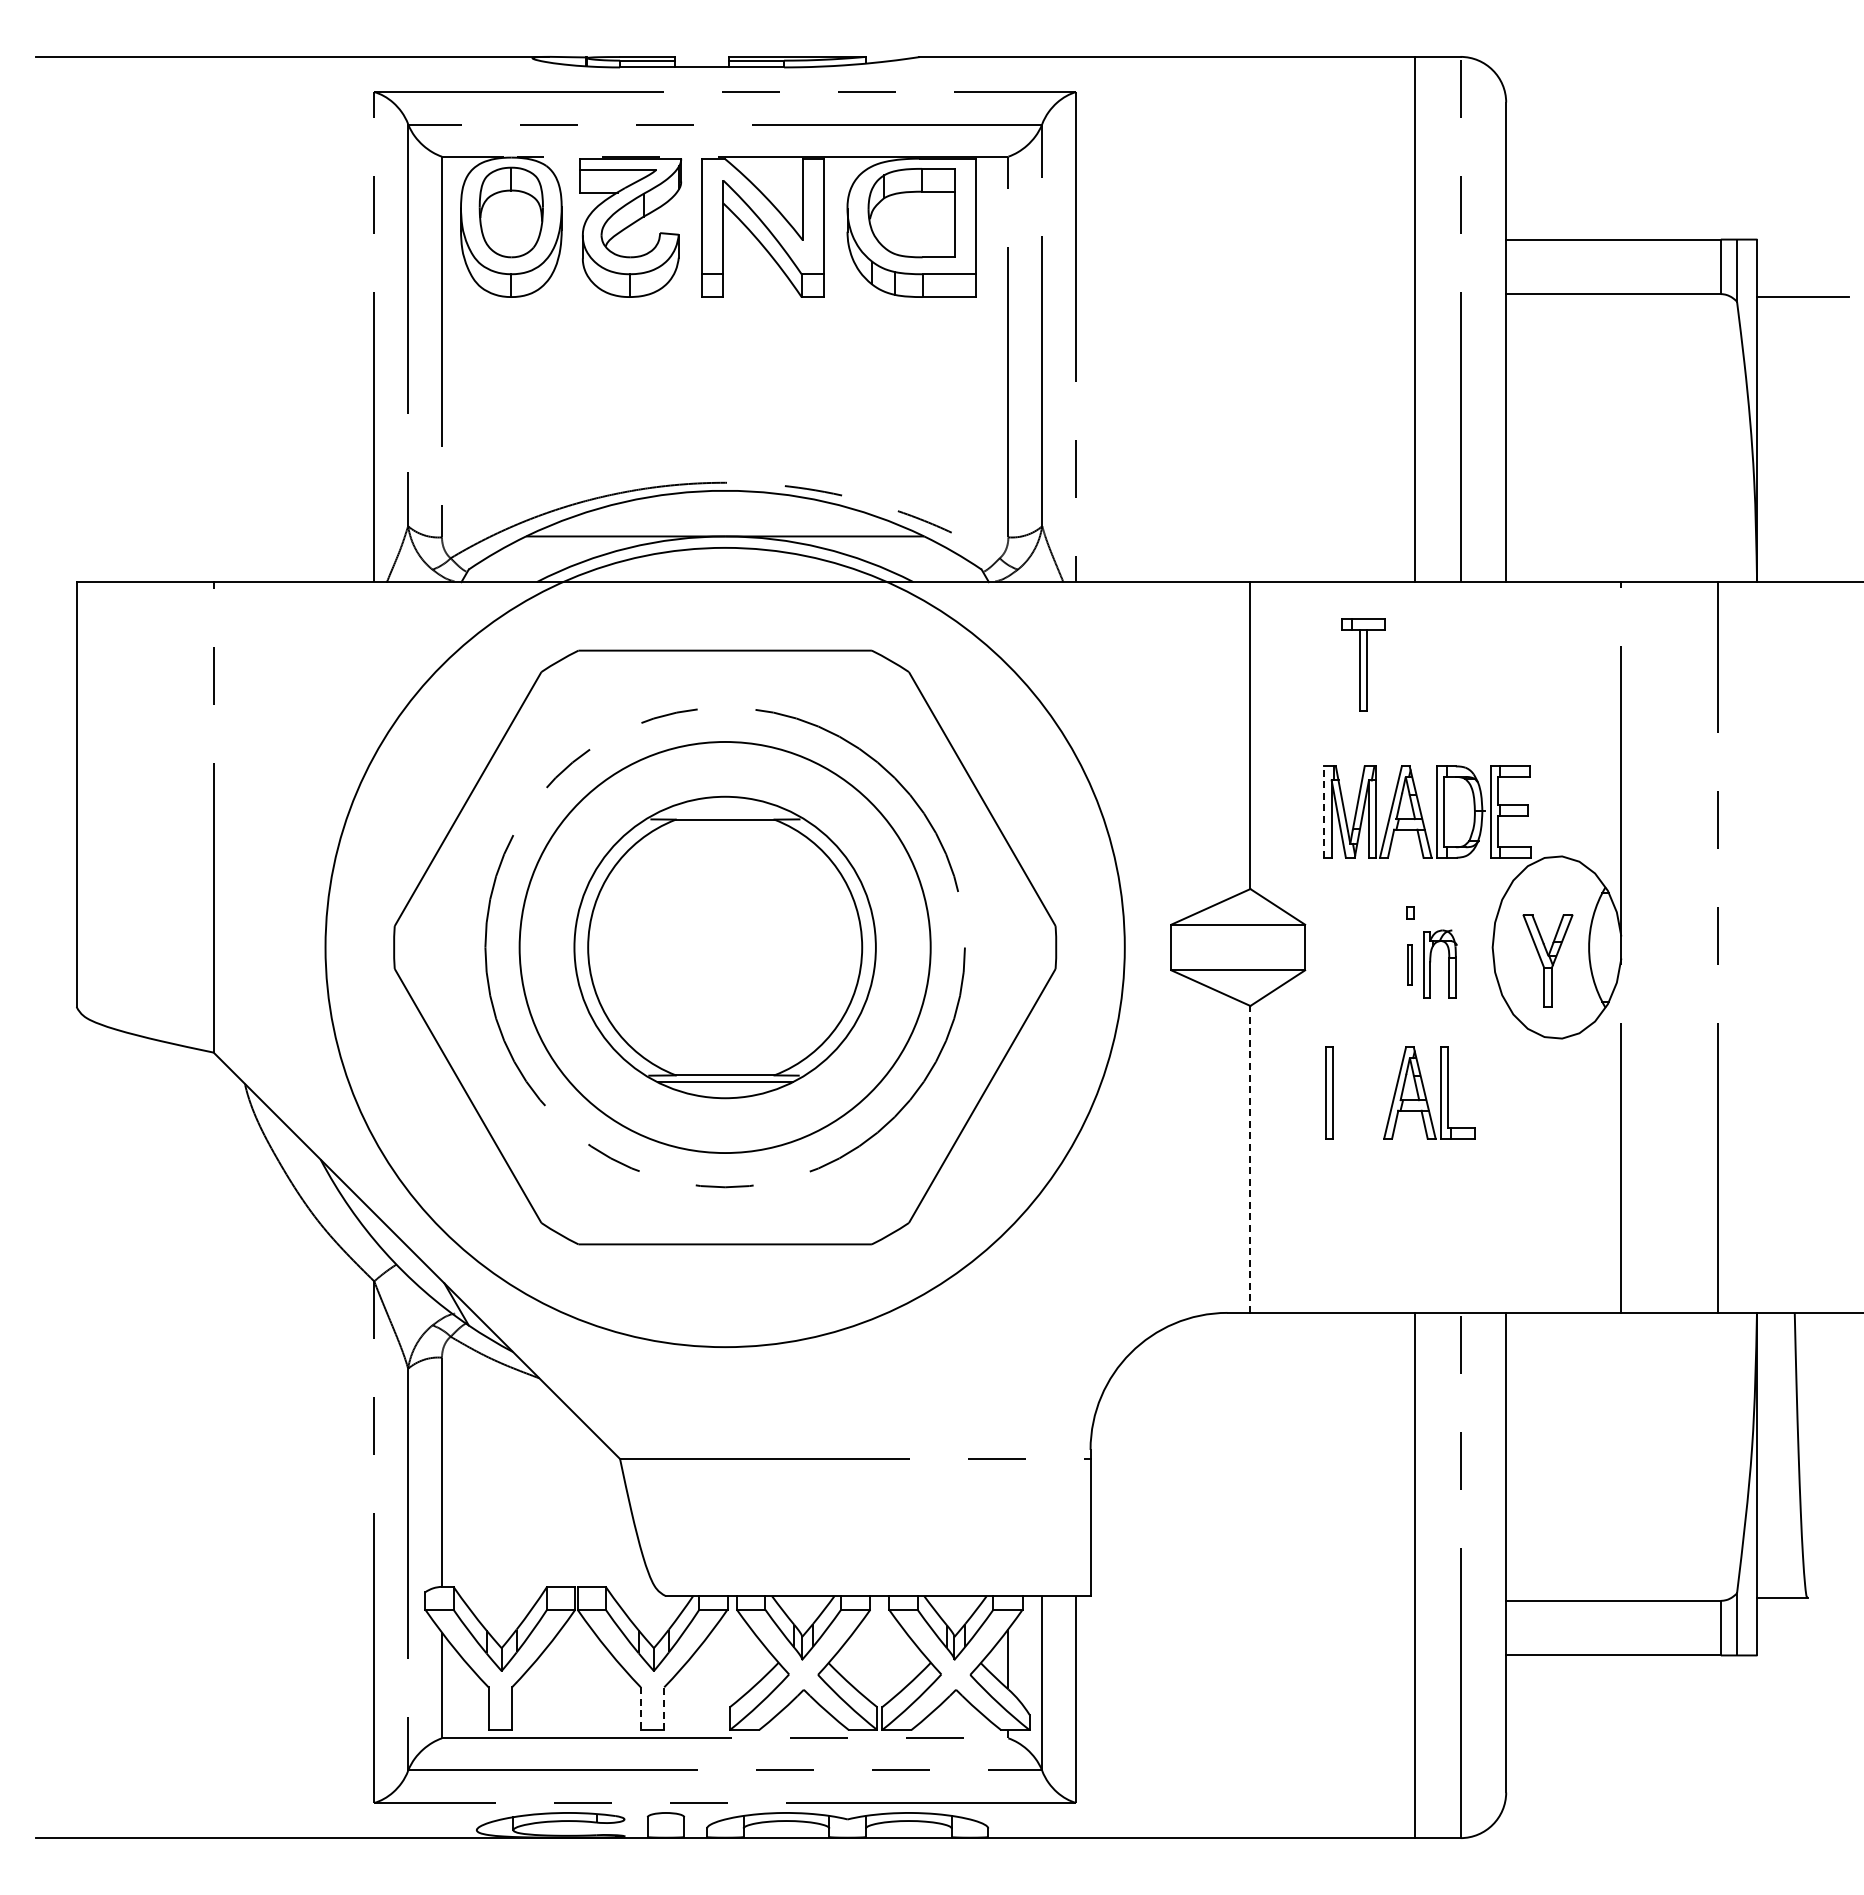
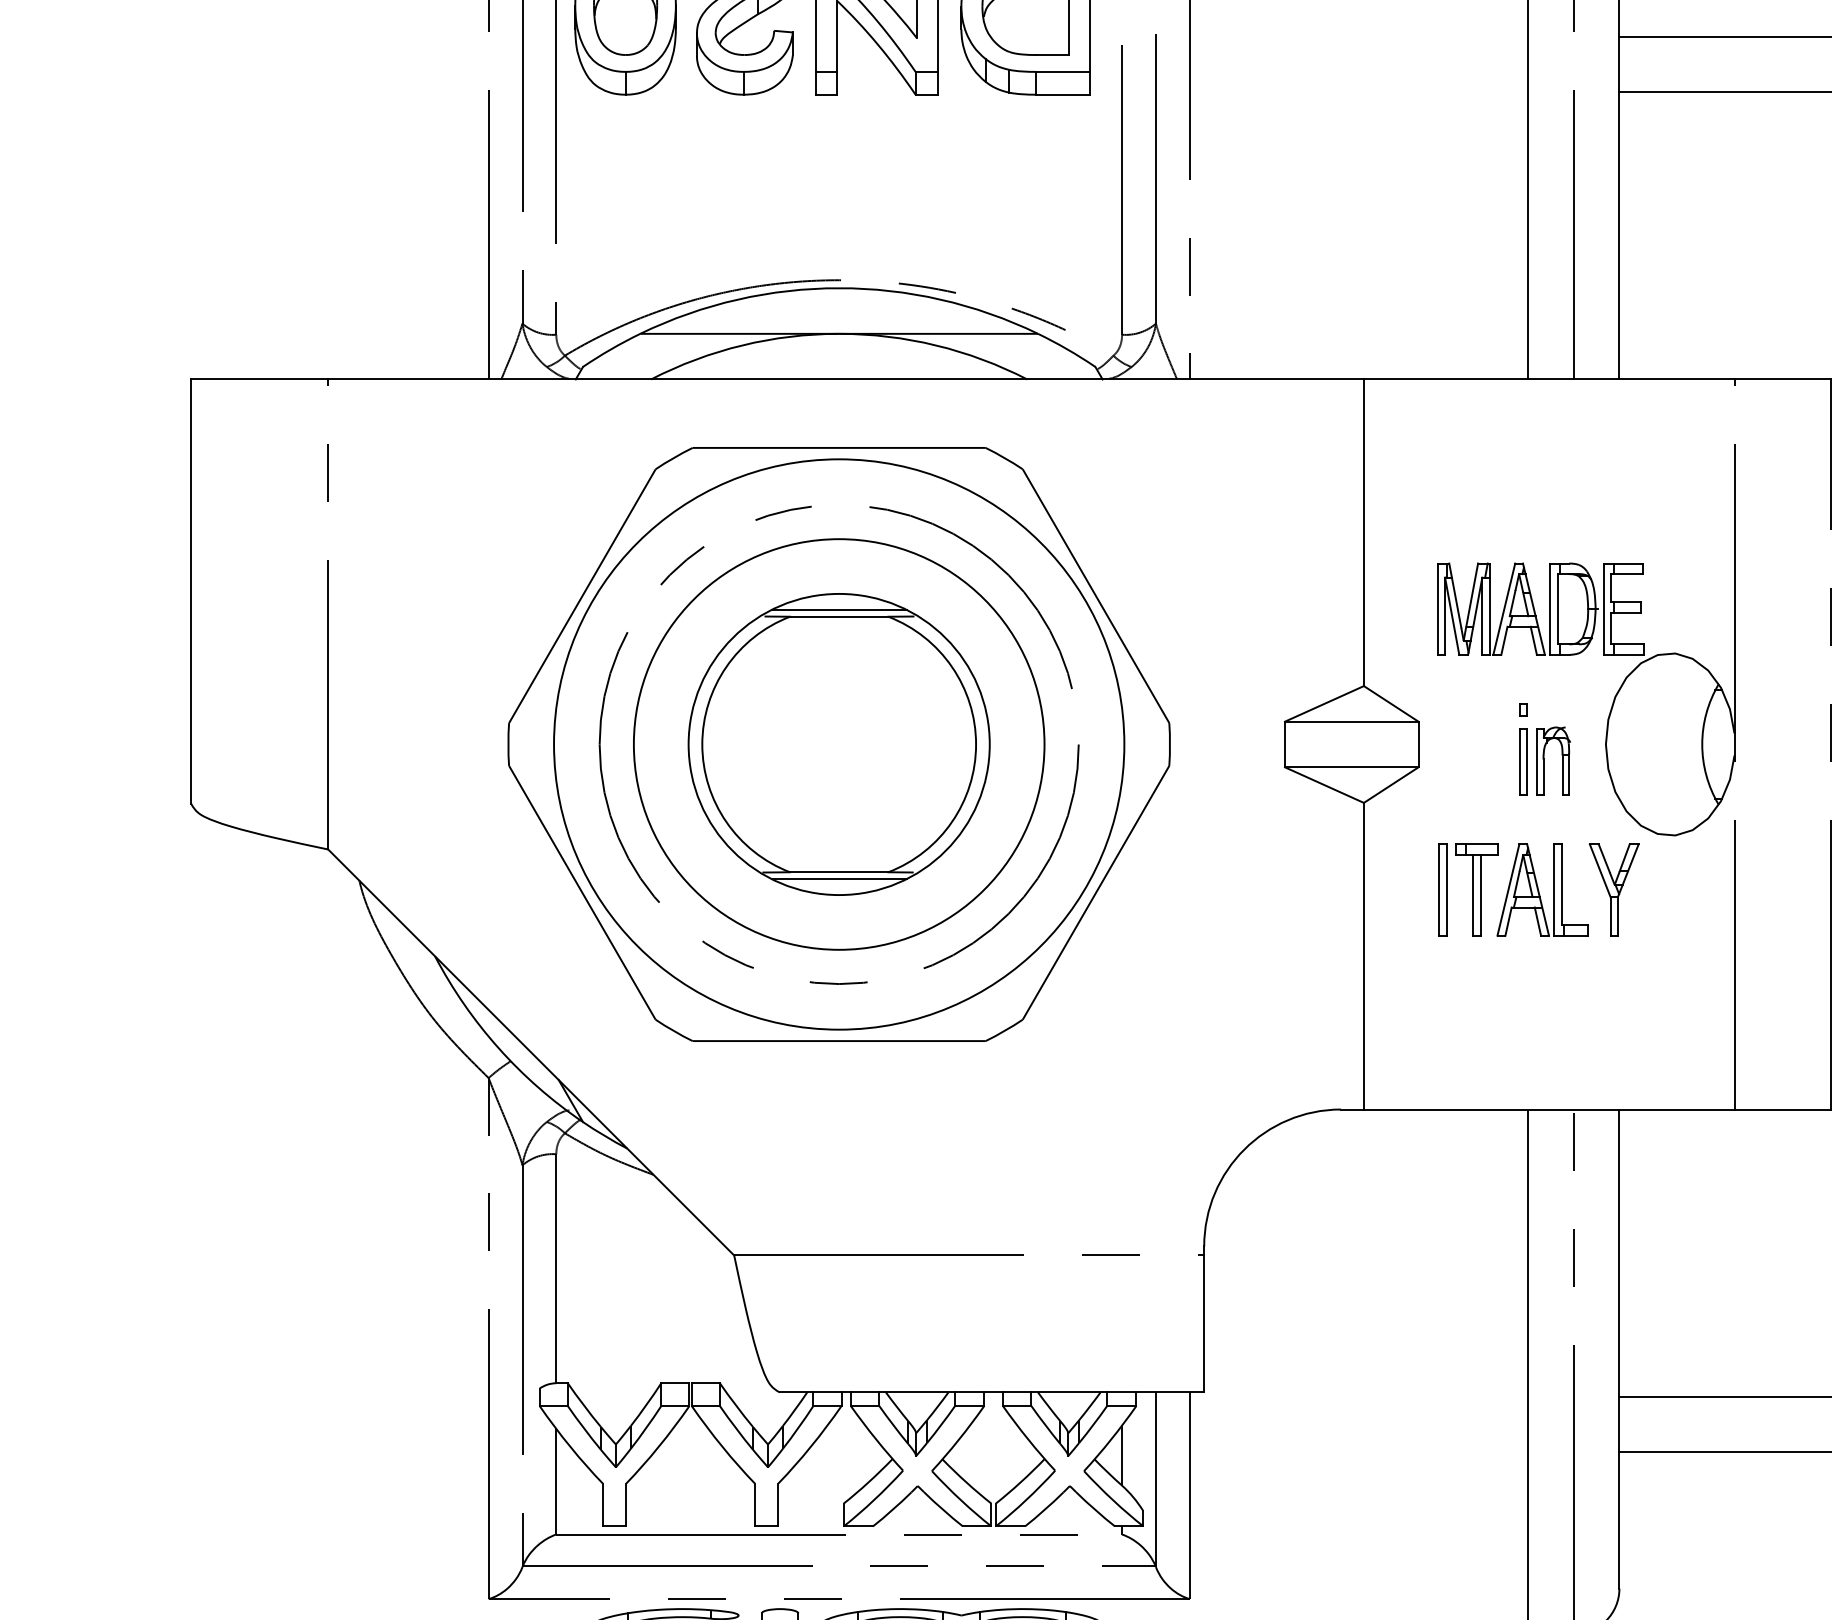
part: (1363, 664) -> (1476, 889), moved
line: (724, 812) -> (838, 609), added
line: (1324, 812) -> (1437, 609), dashed -> solid
circle: (724, 947) -> (838, 744), size x0.71
part: (1547, 960) -> (1613, 889), moved
part: (1410, 964) -> (1523, 761), size x1.67
line: (1250, 1158) -> (1363, 955), dashed -> solid
line: (664, 1708) -> (778, 1504), dashed -> solid
line: (640, 1709) -> (754, 1505), dashed -> solid

